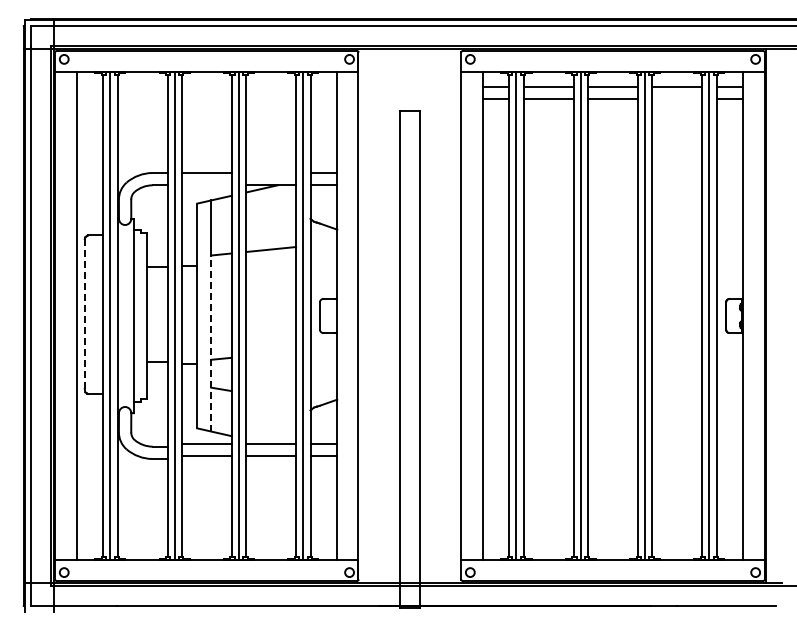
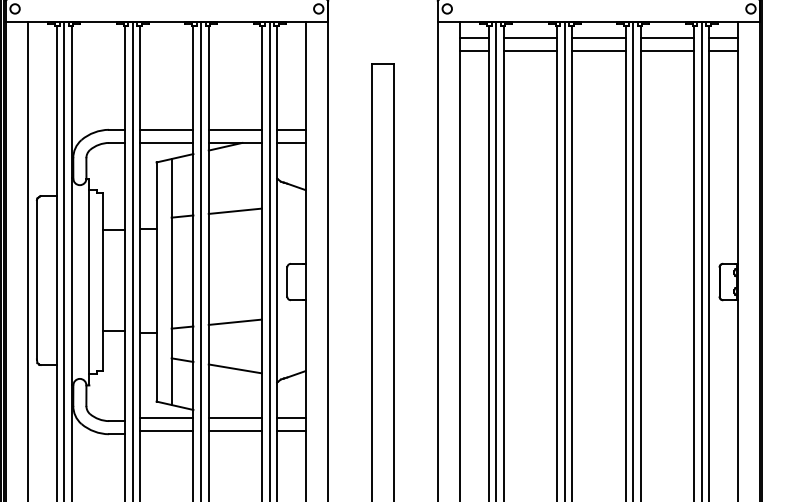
line: (677, 98) -> (667, 50), added
line: (271, 172) -> (235, 129), added
line: (206, 185) -> (166, 143), added
line: (84, 313) -> (36, 279), dashed -> solid
line: (211, 343) -> (171, 311), dashed -> solid
line: (271, 353) -> (235, 321), added
line: (271, 397) -> (235, 368), added

